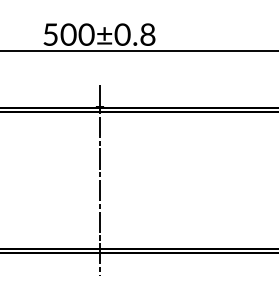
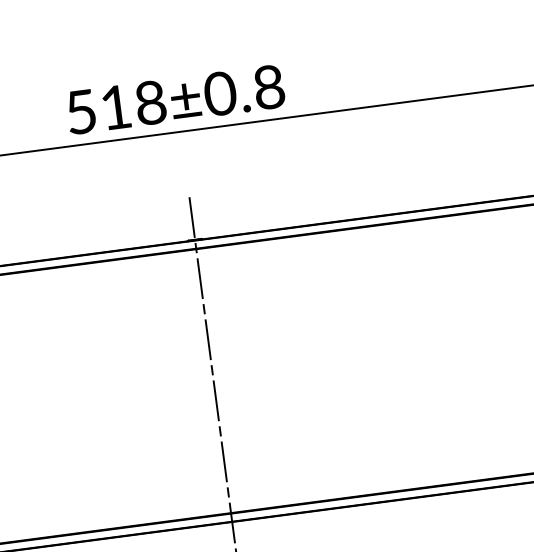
text: (77, 34) -> (133, 104), 500±0.8 -> 518±0.8

